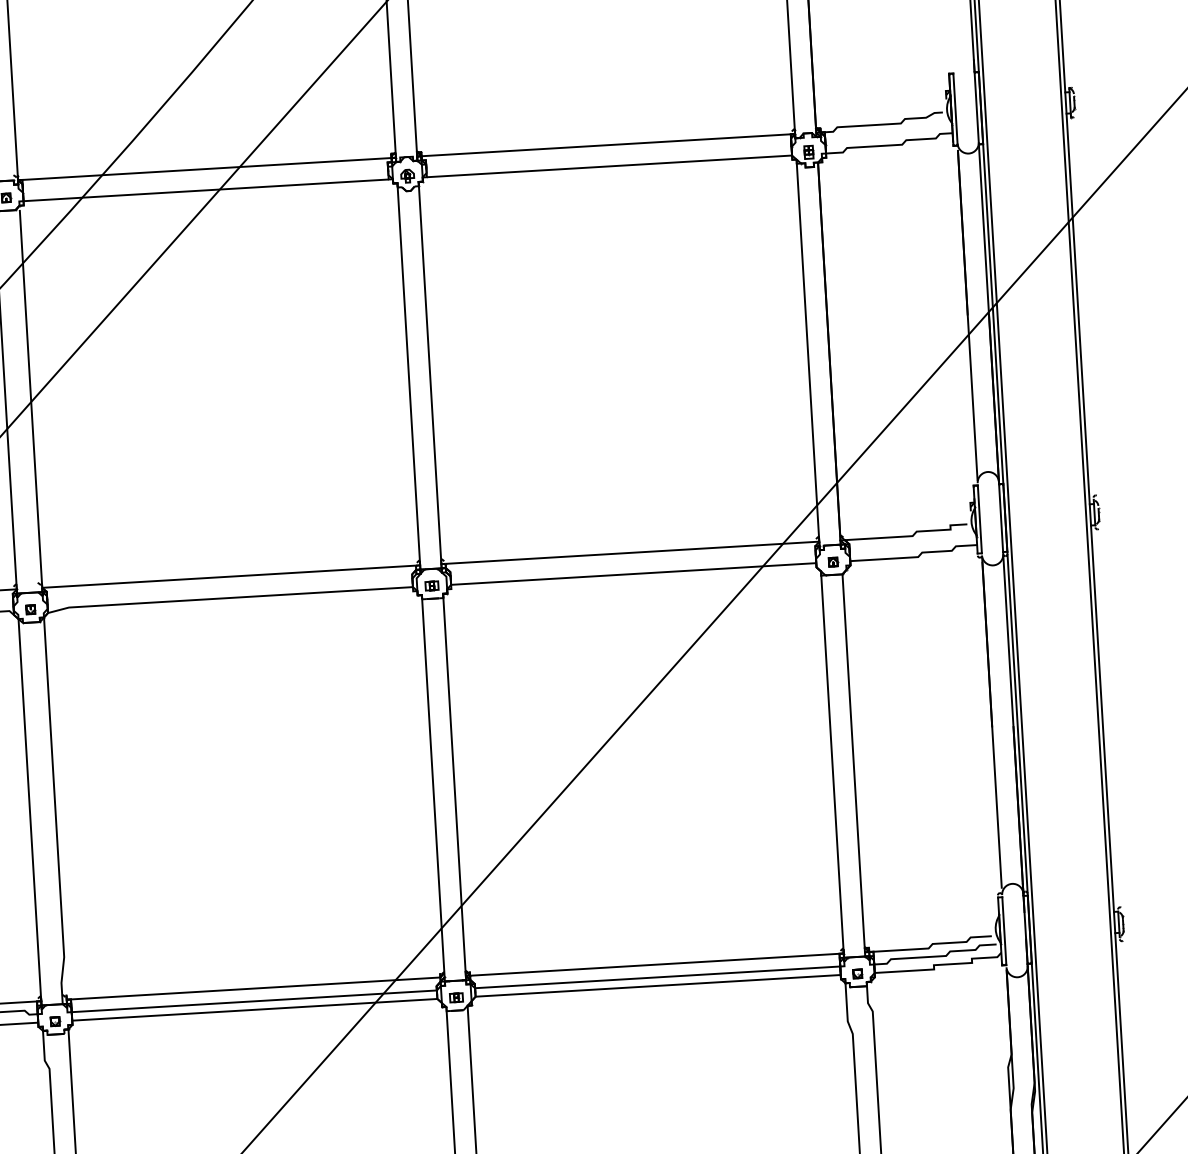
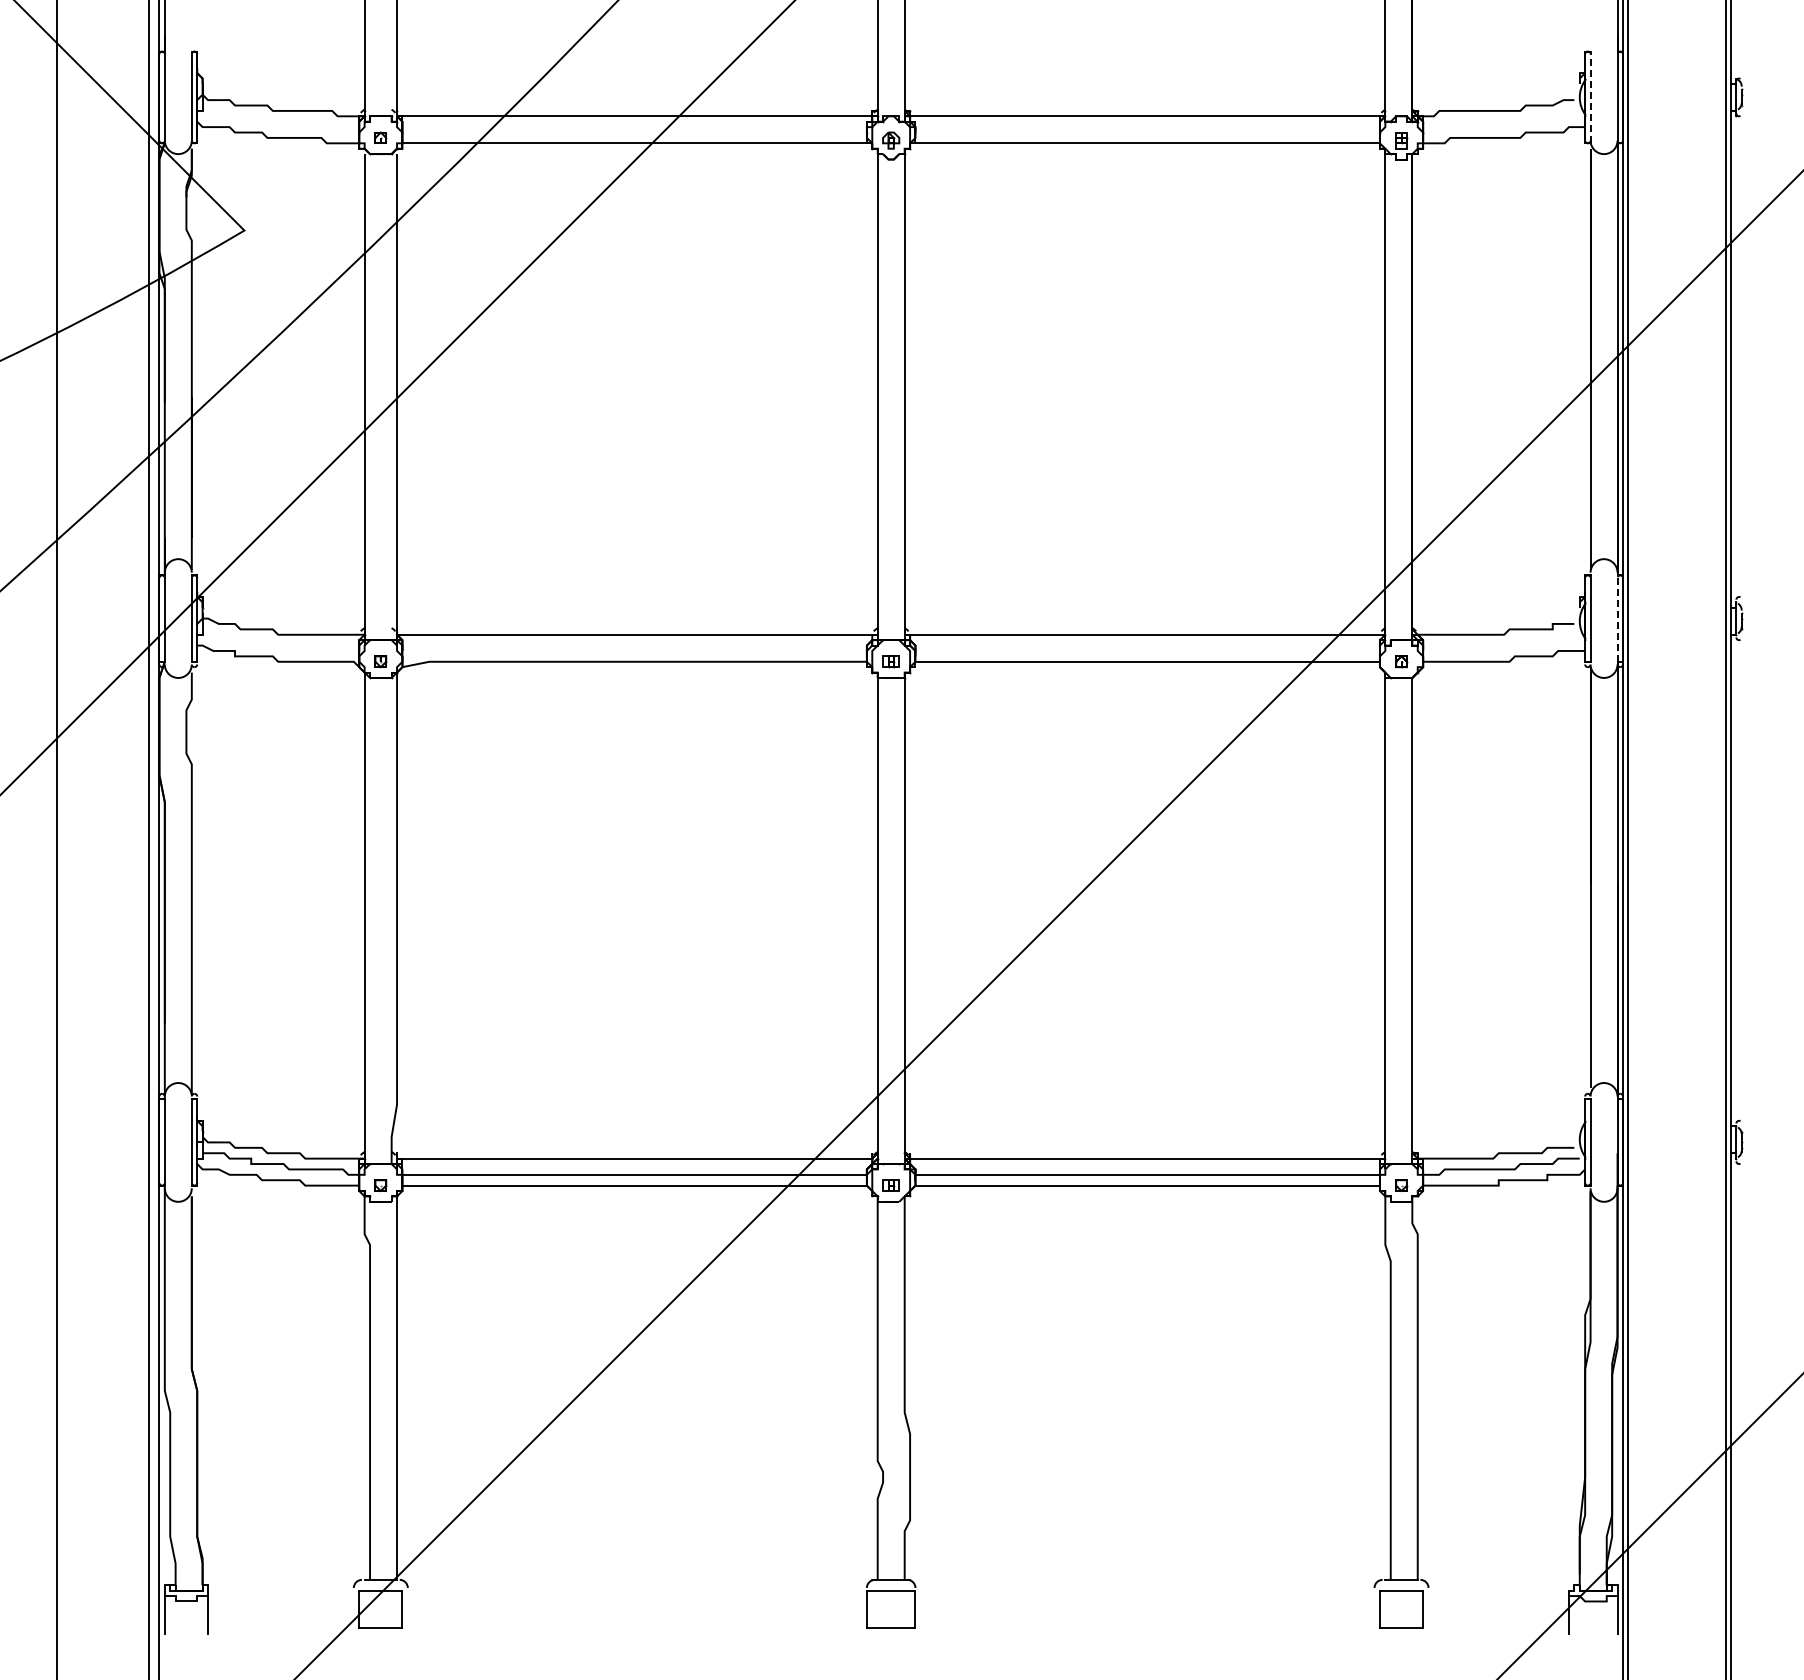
line: (955, 109) -> (1590, 97), solid -> dashed
line: (1001, 518) -> (1617, 618), solid -> dashed

